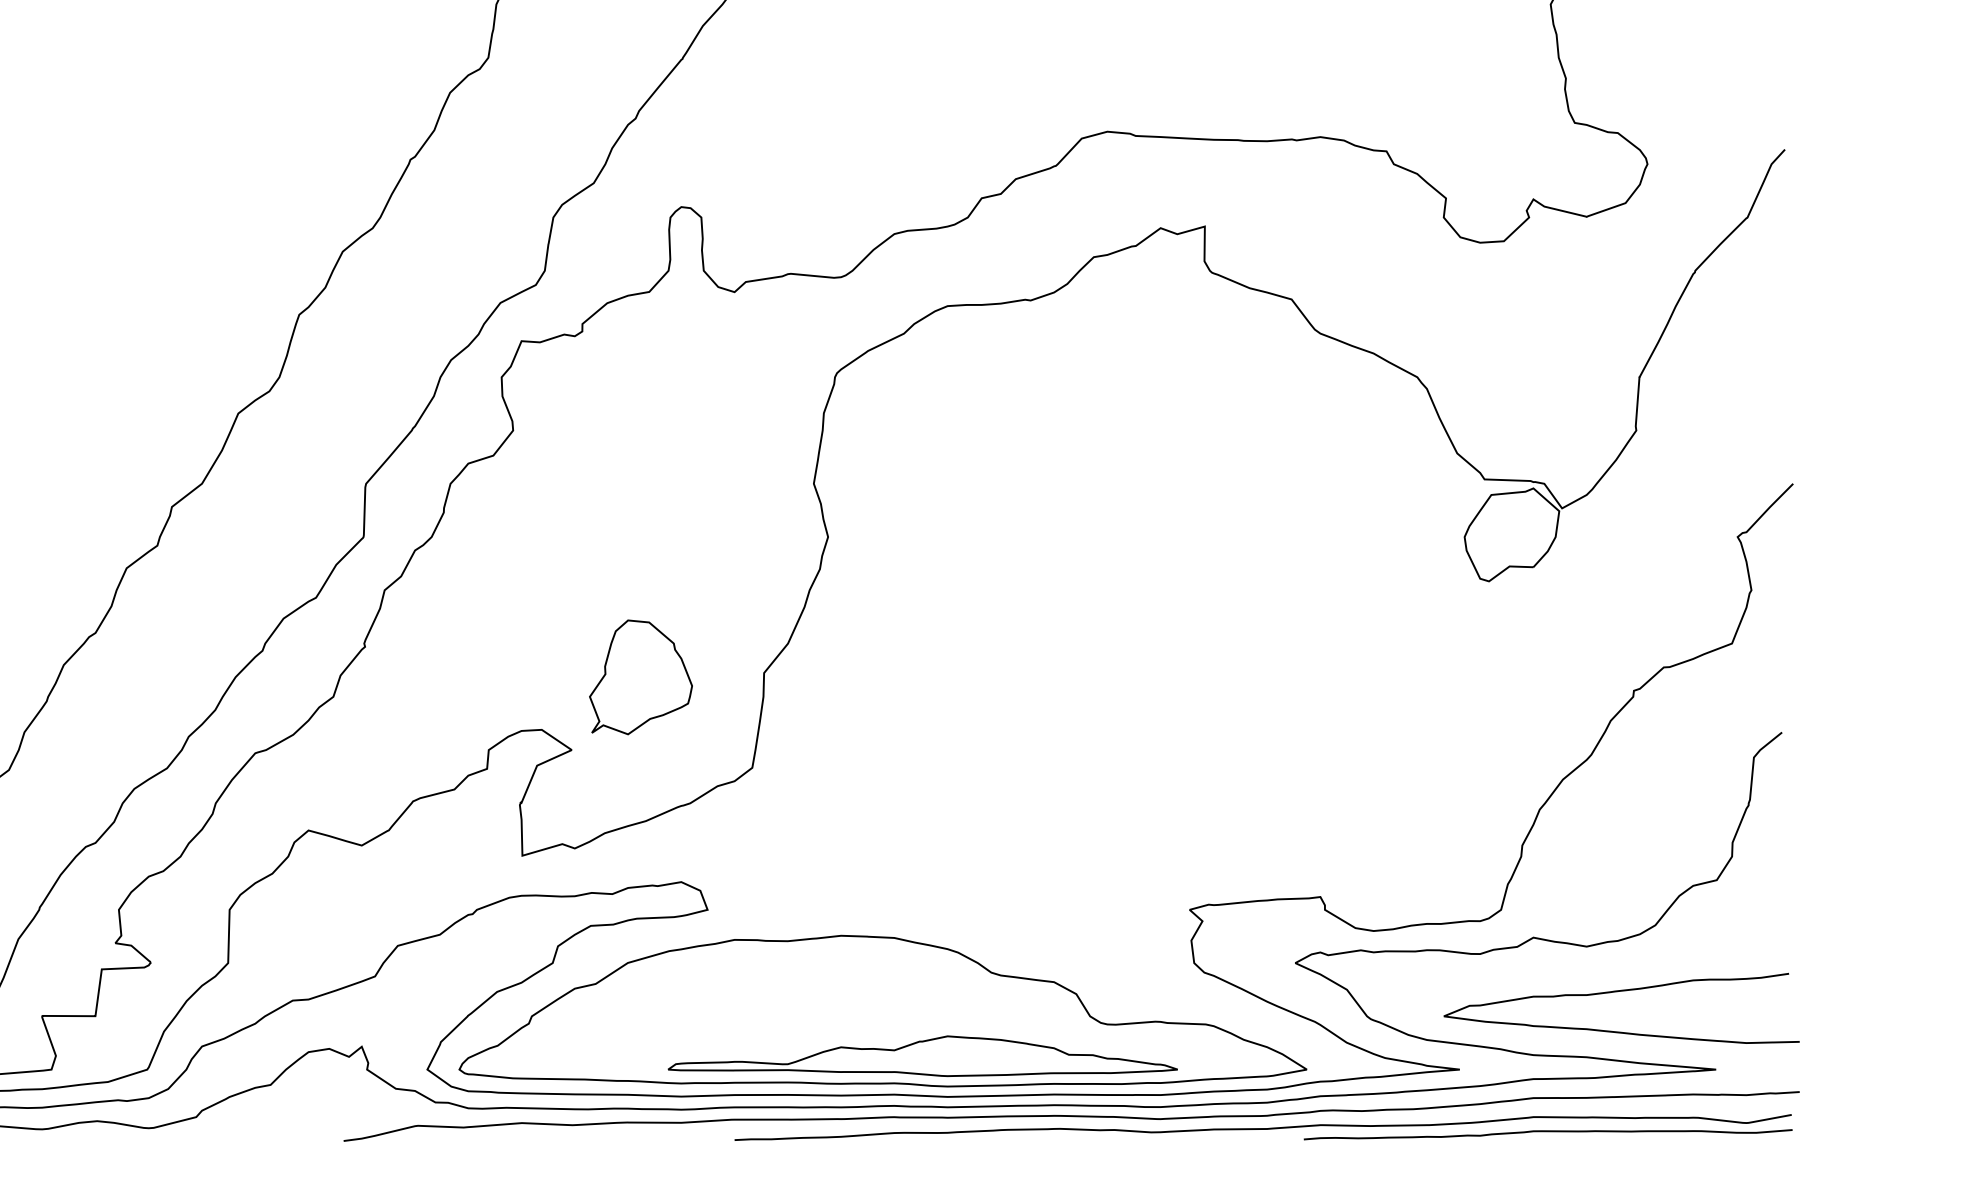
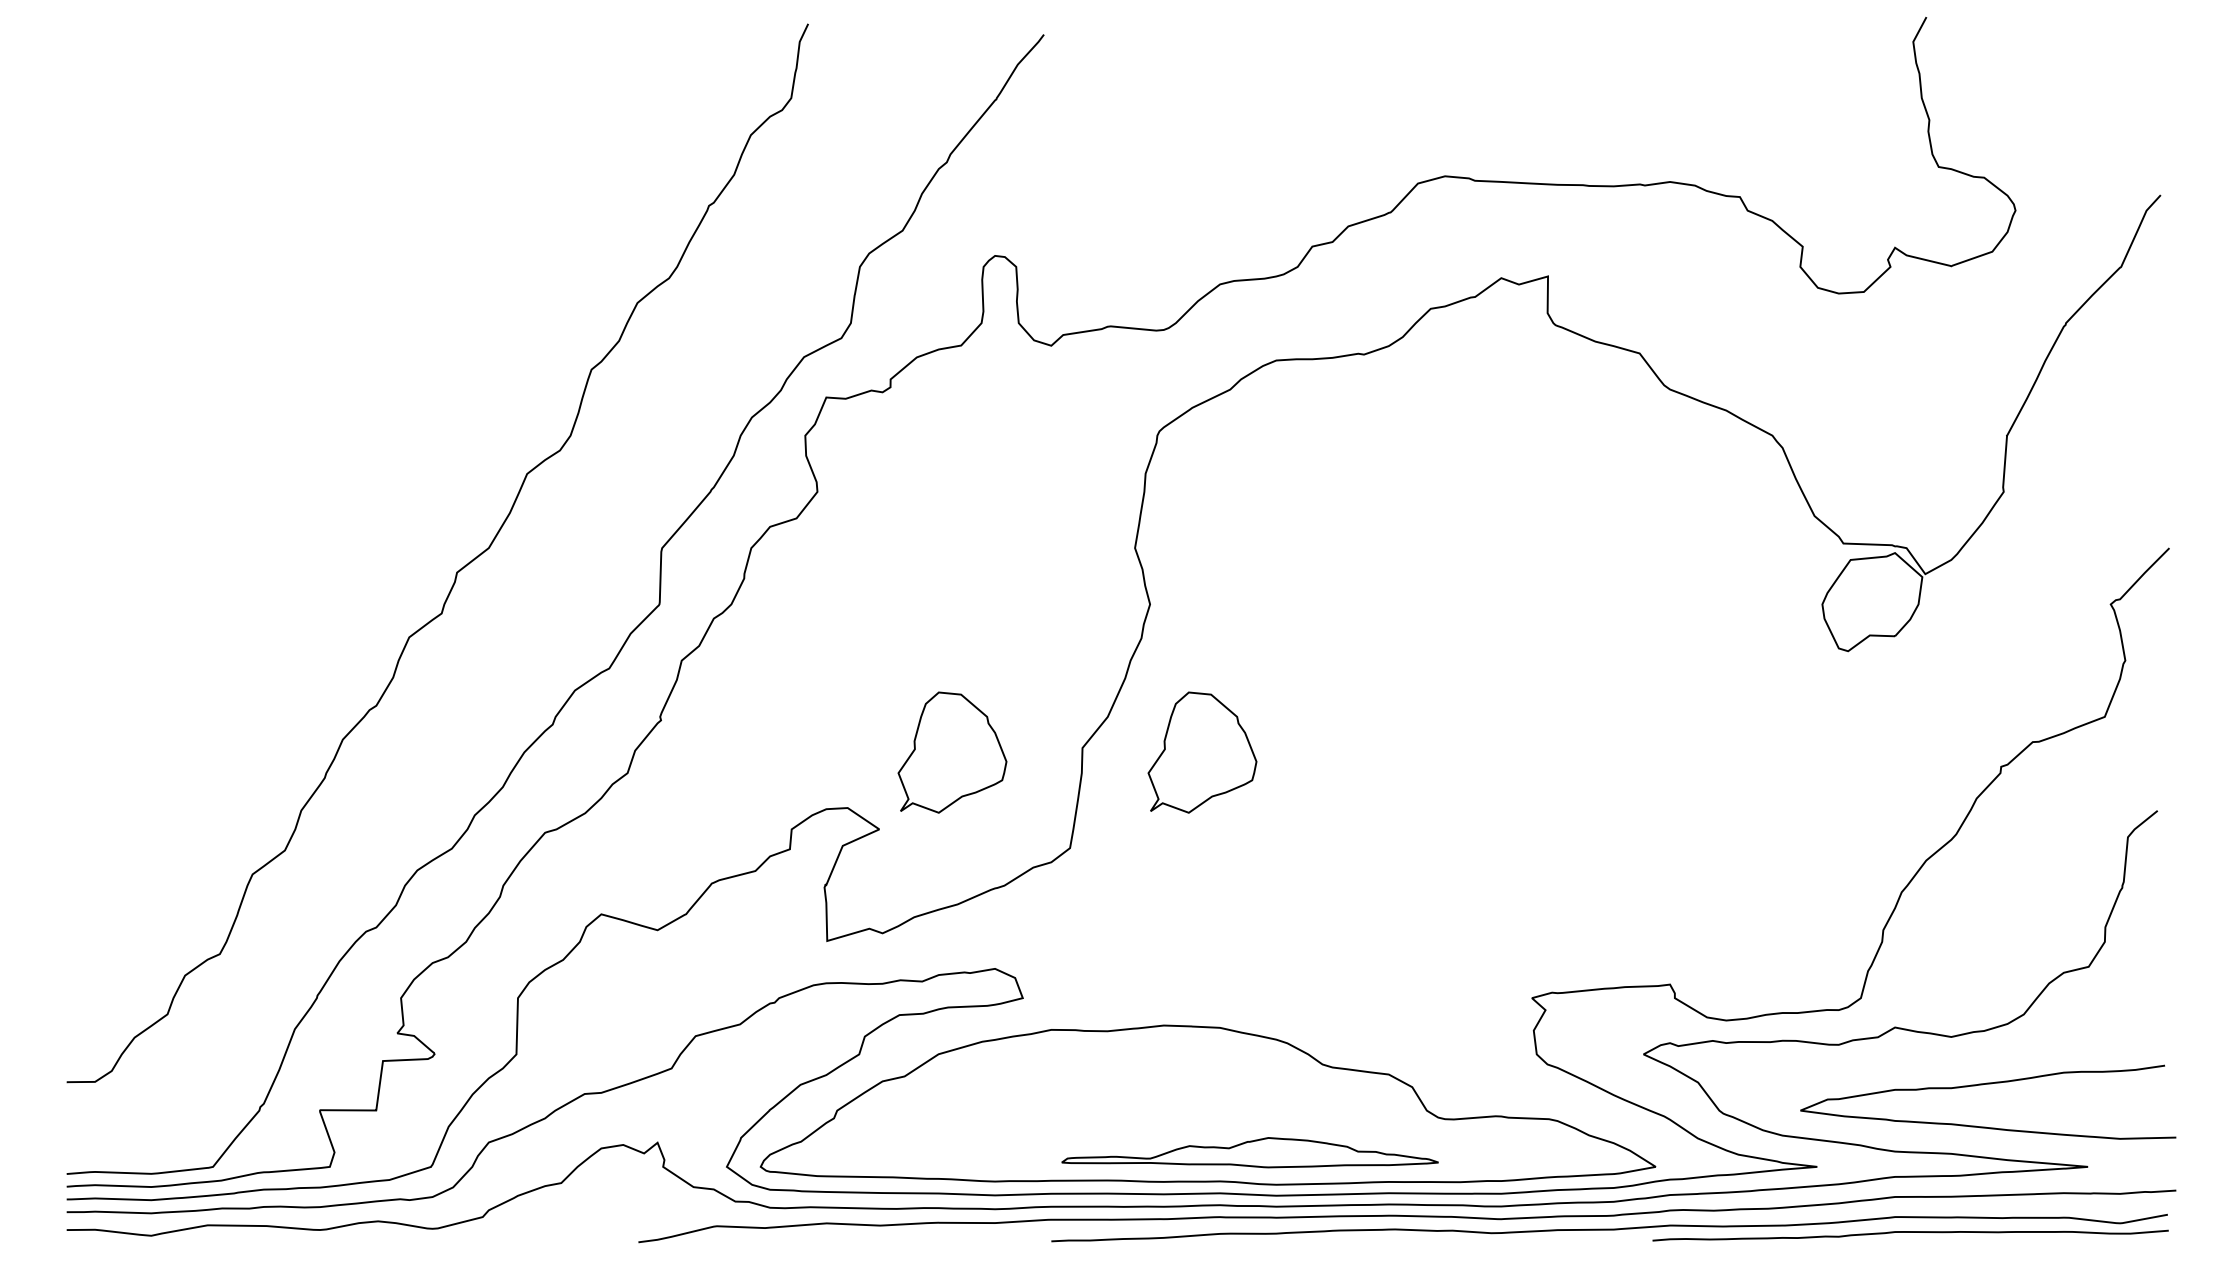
part: (877, 677) -> (1202, 752), added
part: (922, 1055) -> (1249, 1152), size x0.7

